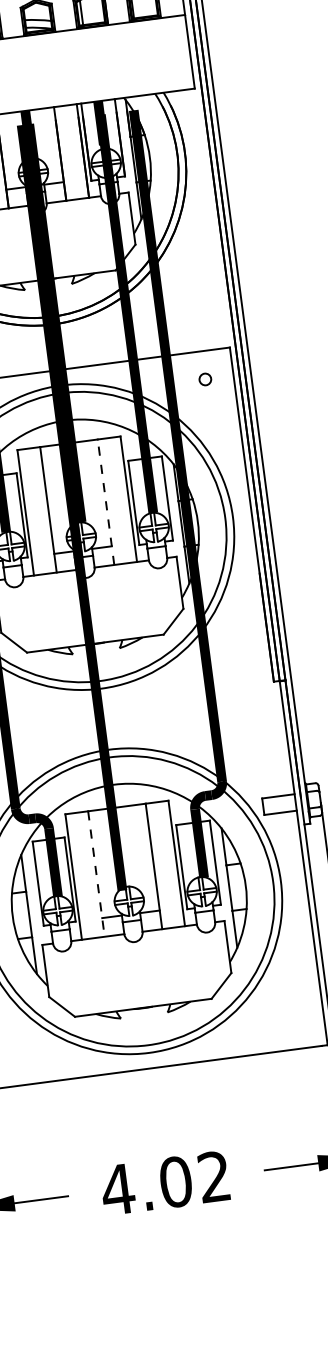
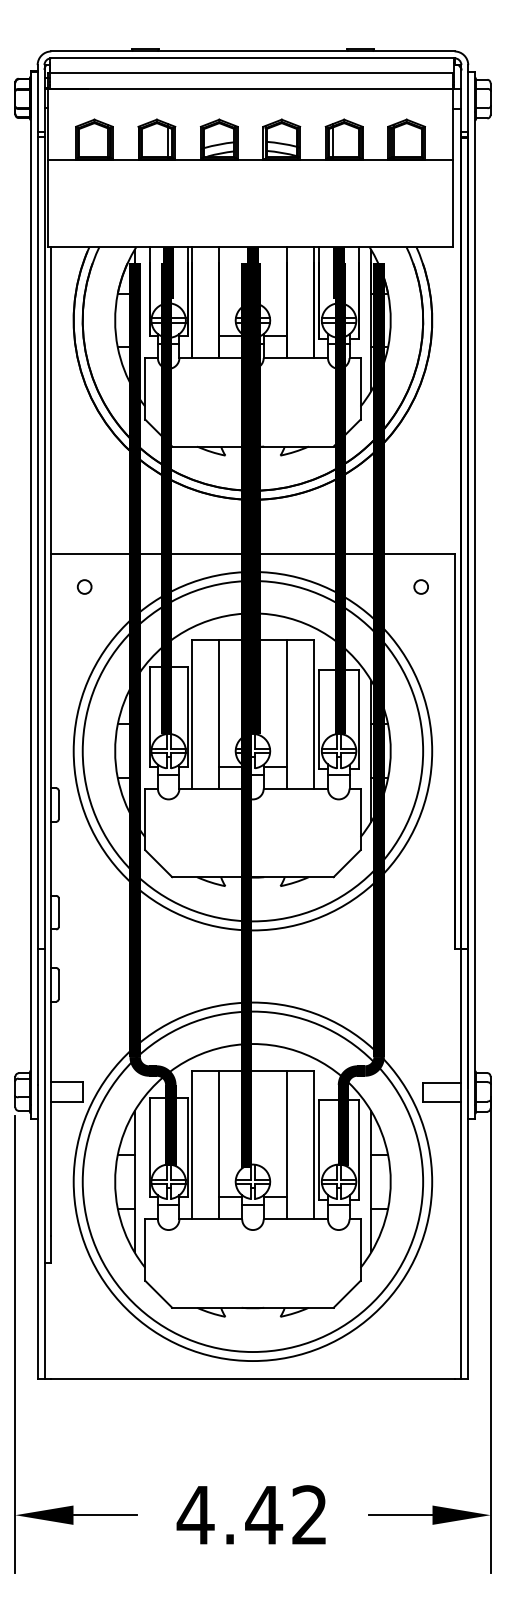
line: (105, 501) -> (286, 713), dashed -> solid
line: (96, 874) -> (218, 1145), dashed -> solid
text: (176, 1182) -> (264, 1515), 4.02 -> 4.42

